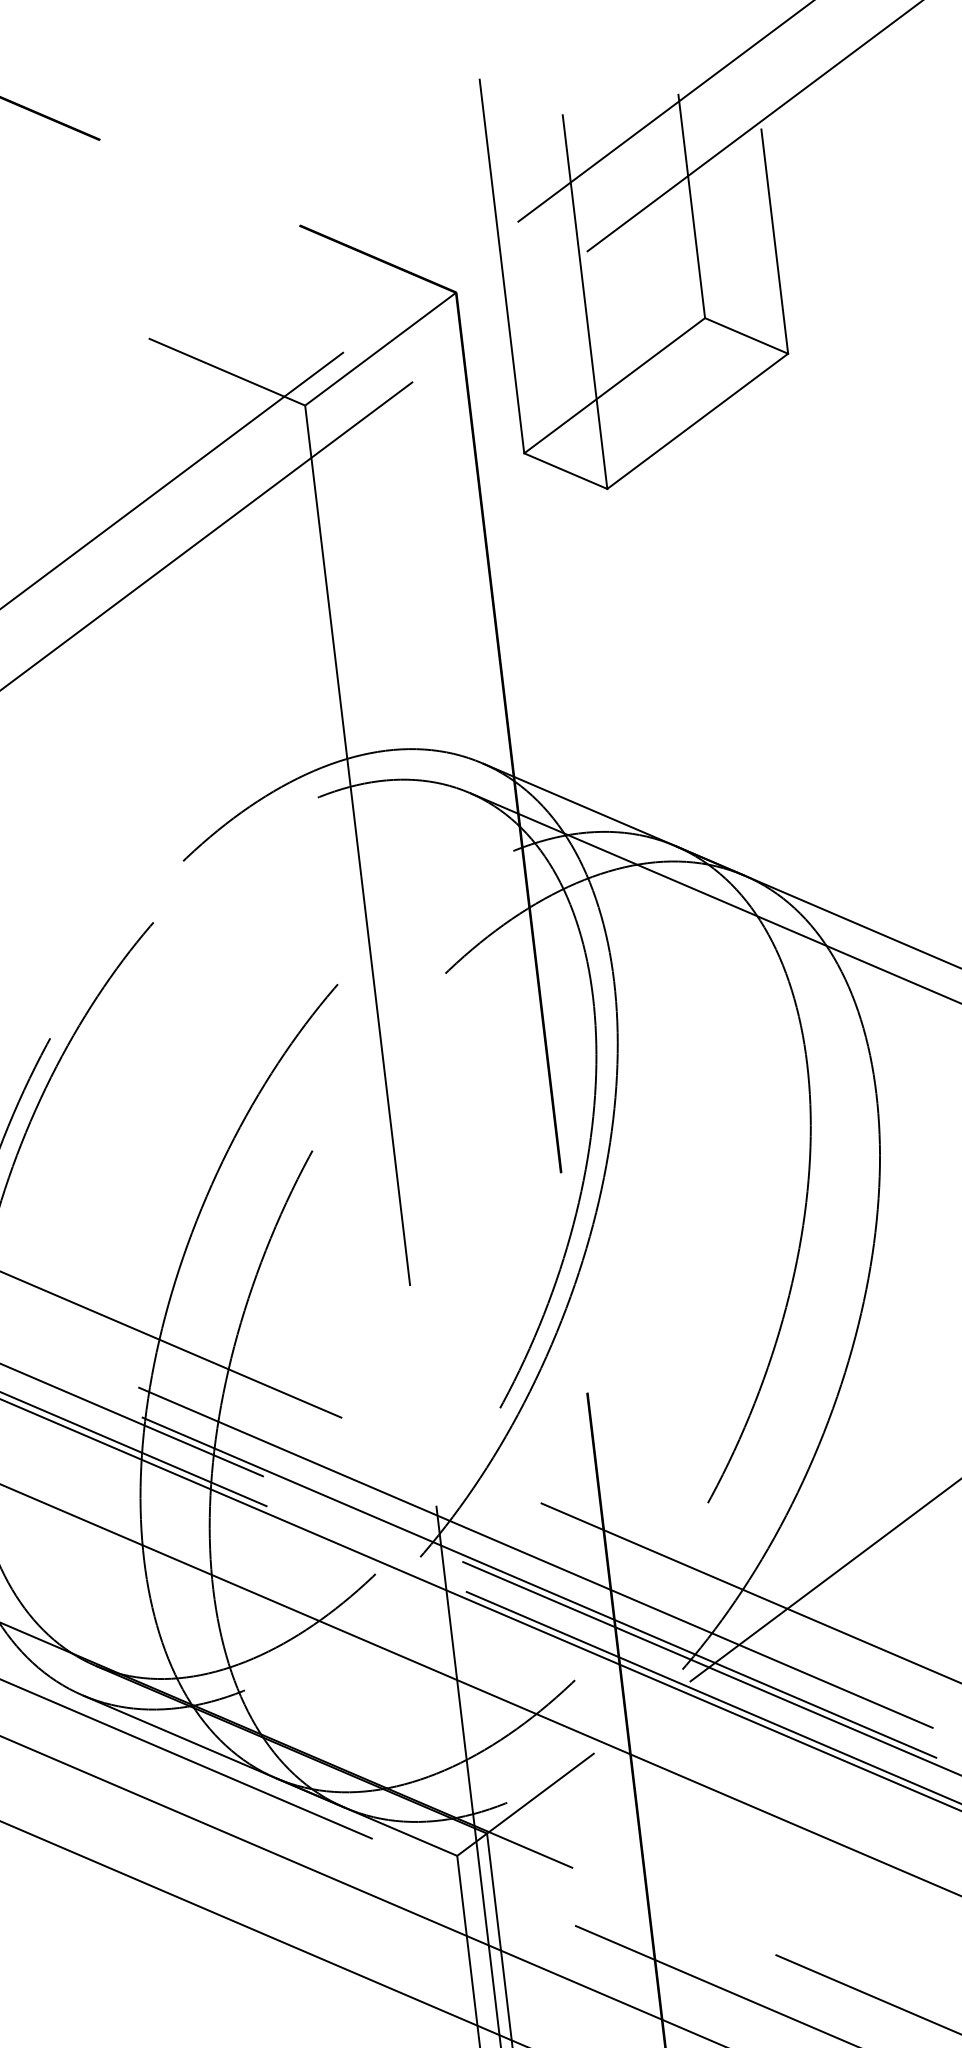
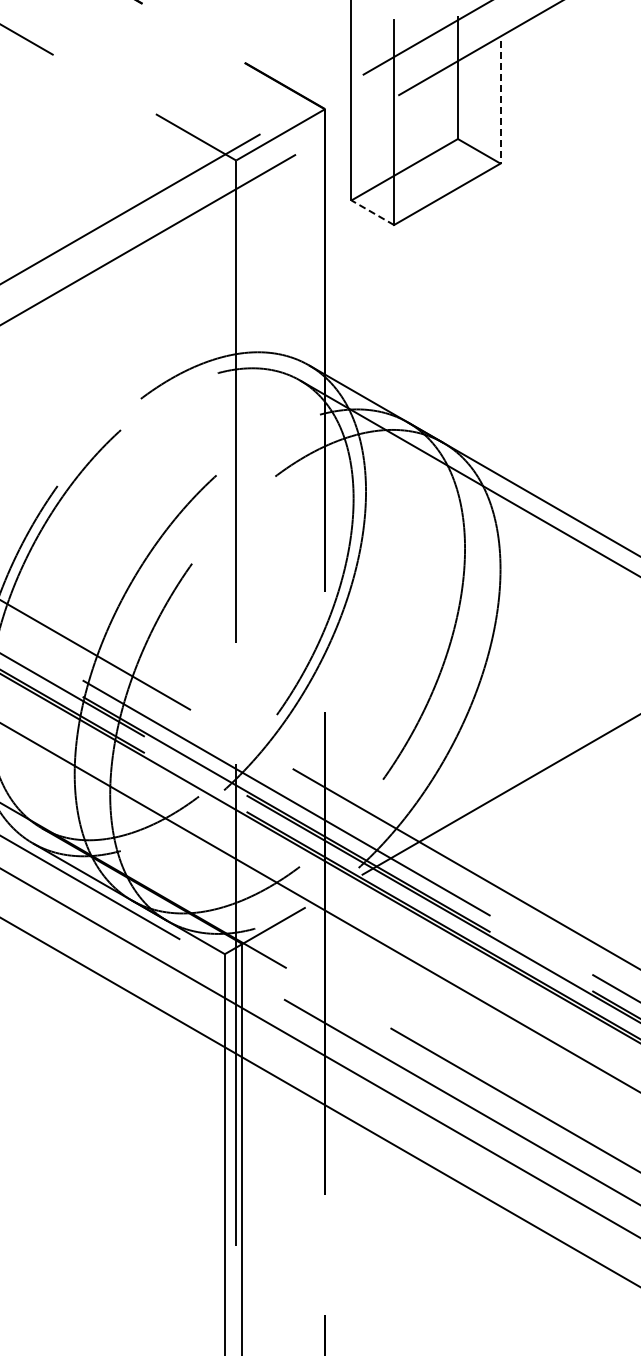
line: (774, 242) -> (500, 102), solid -> dashed
line: (565, 470) -> (372, 212), solid -> dashed

